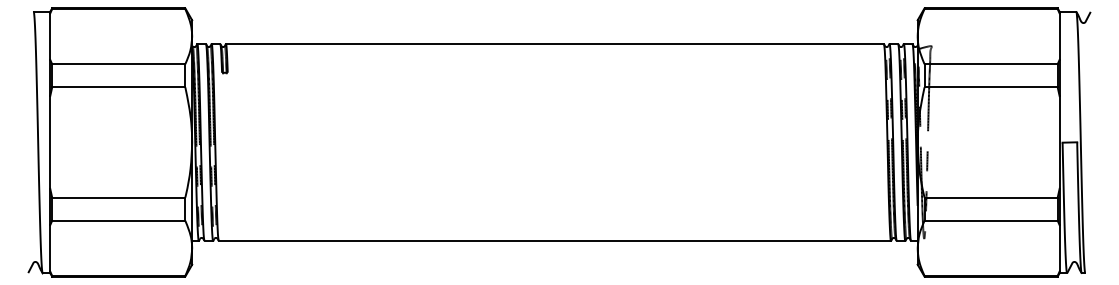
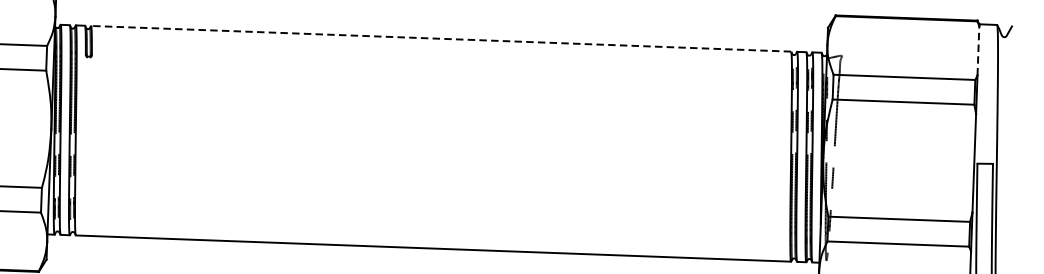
line: (1059, 36) -> (978, 50), solid -> dashed
line: (554, 43) -> (440, 38), solid -> dashed

